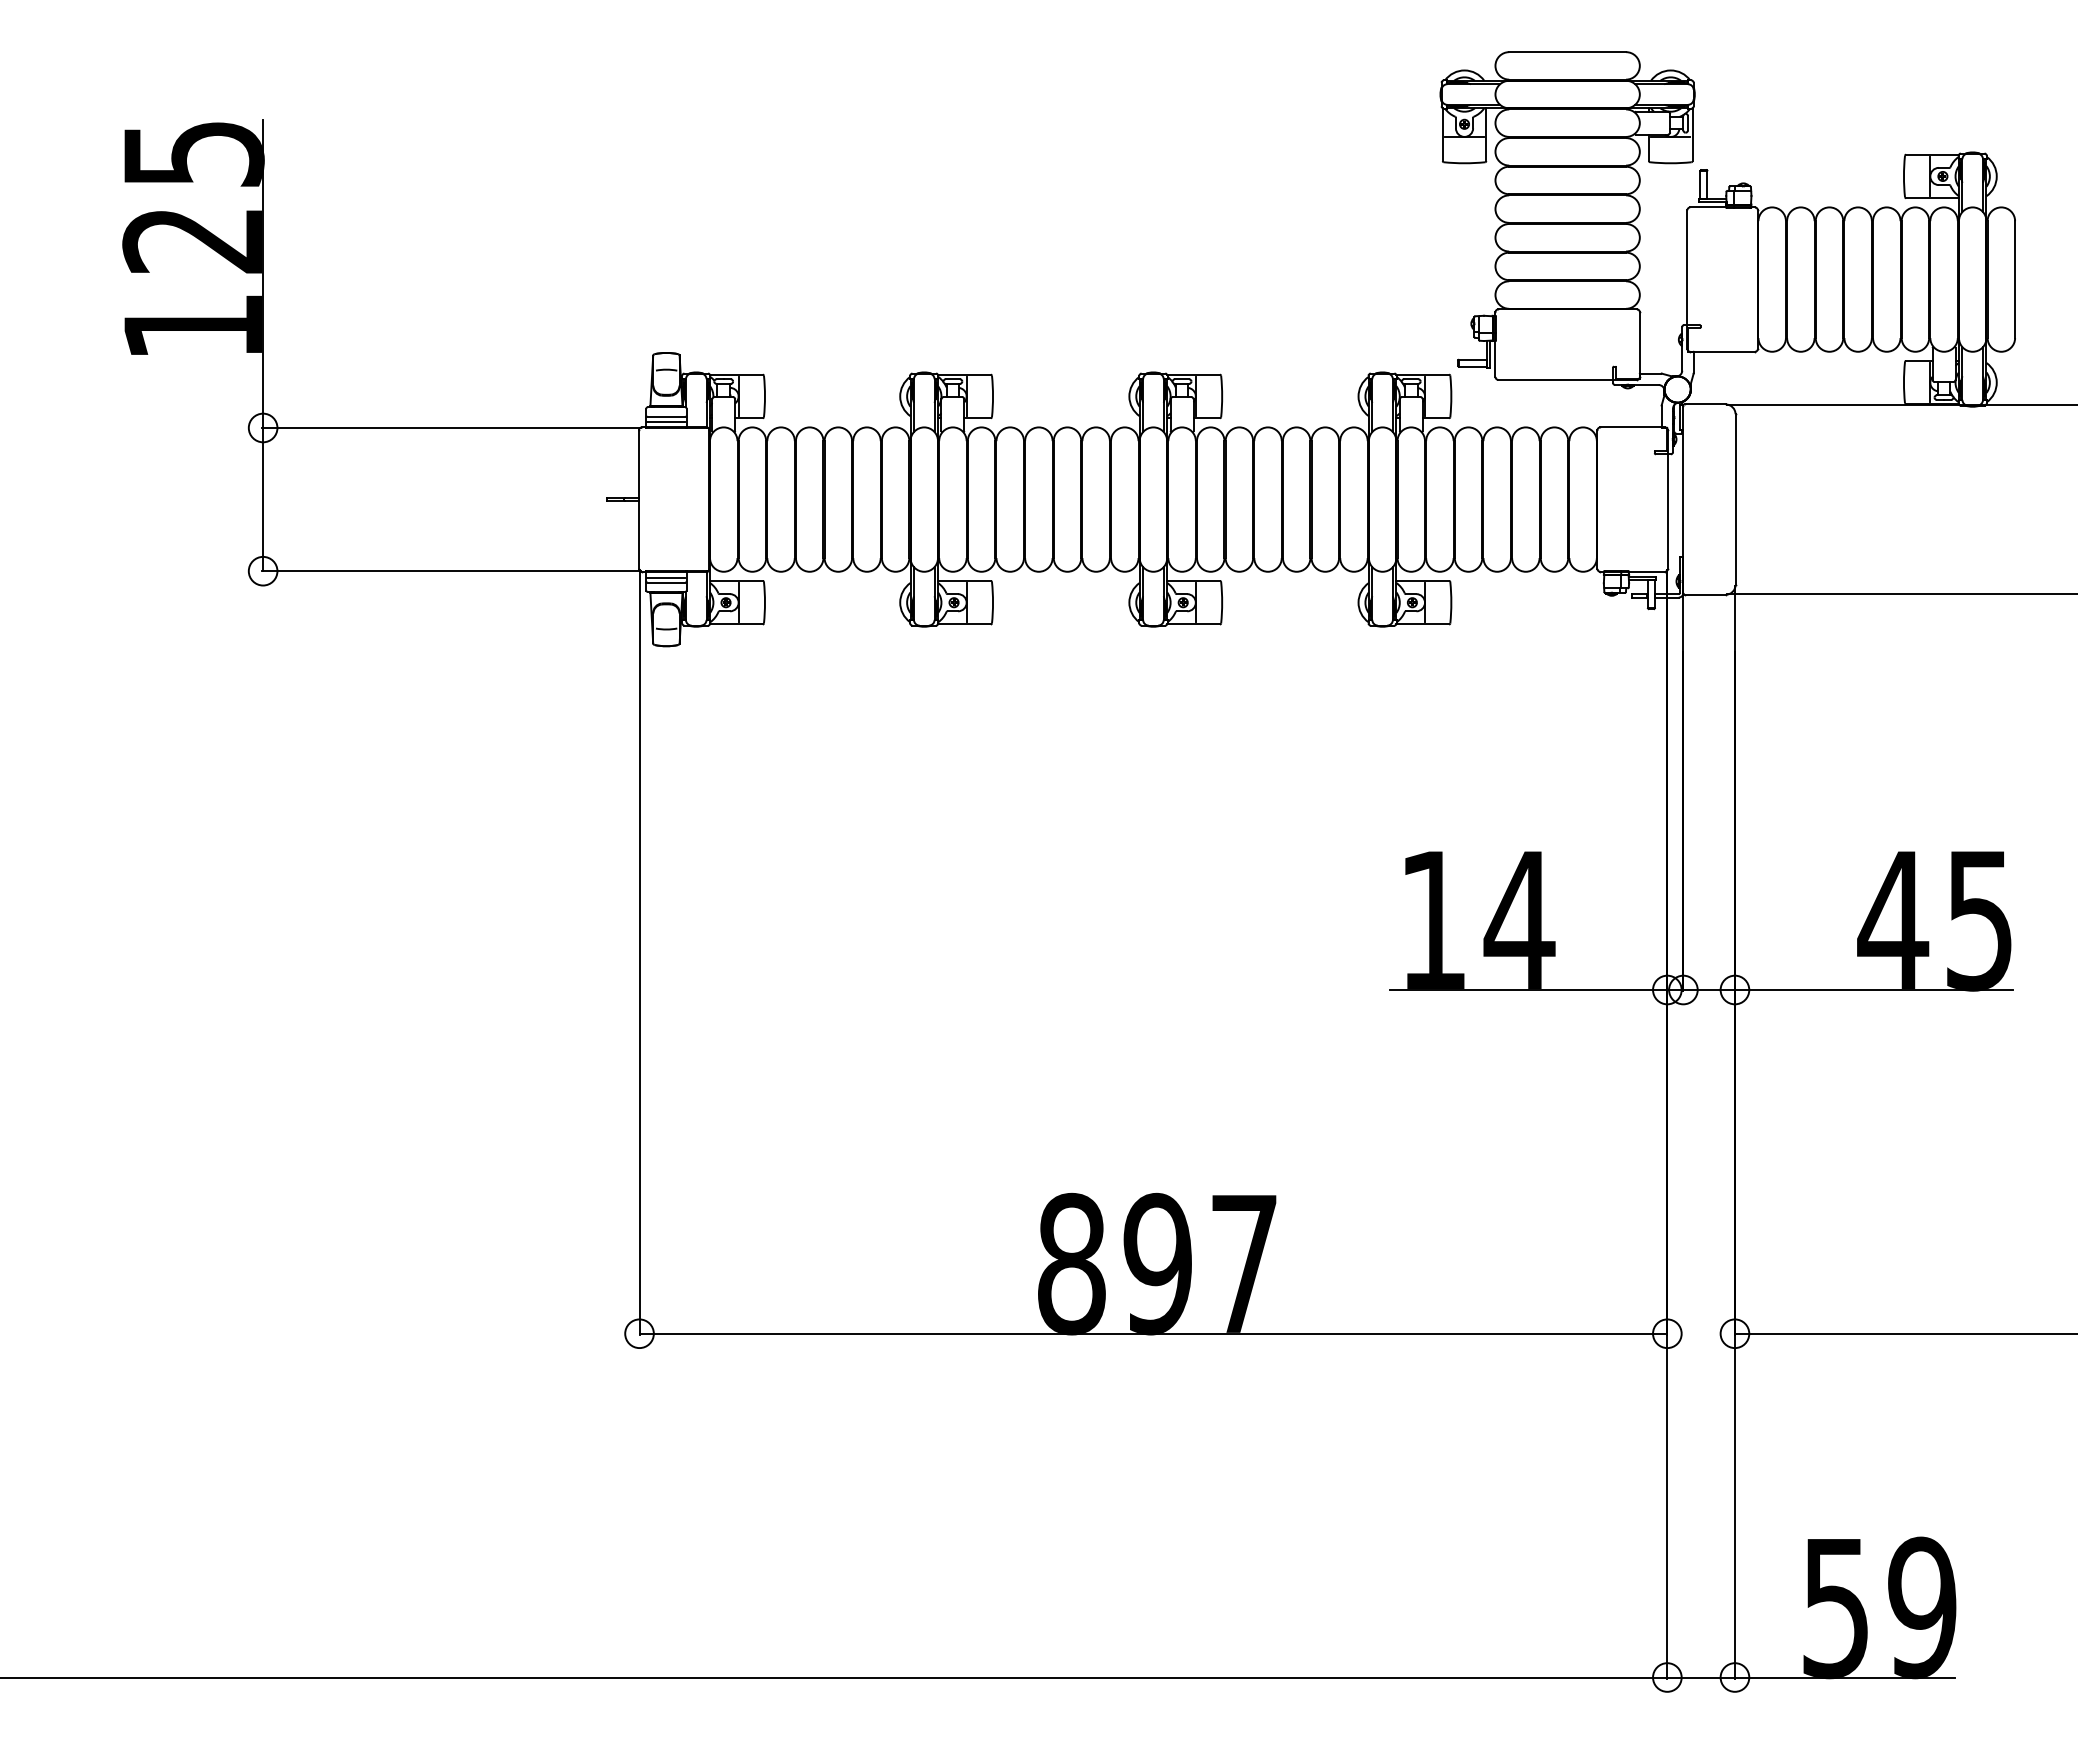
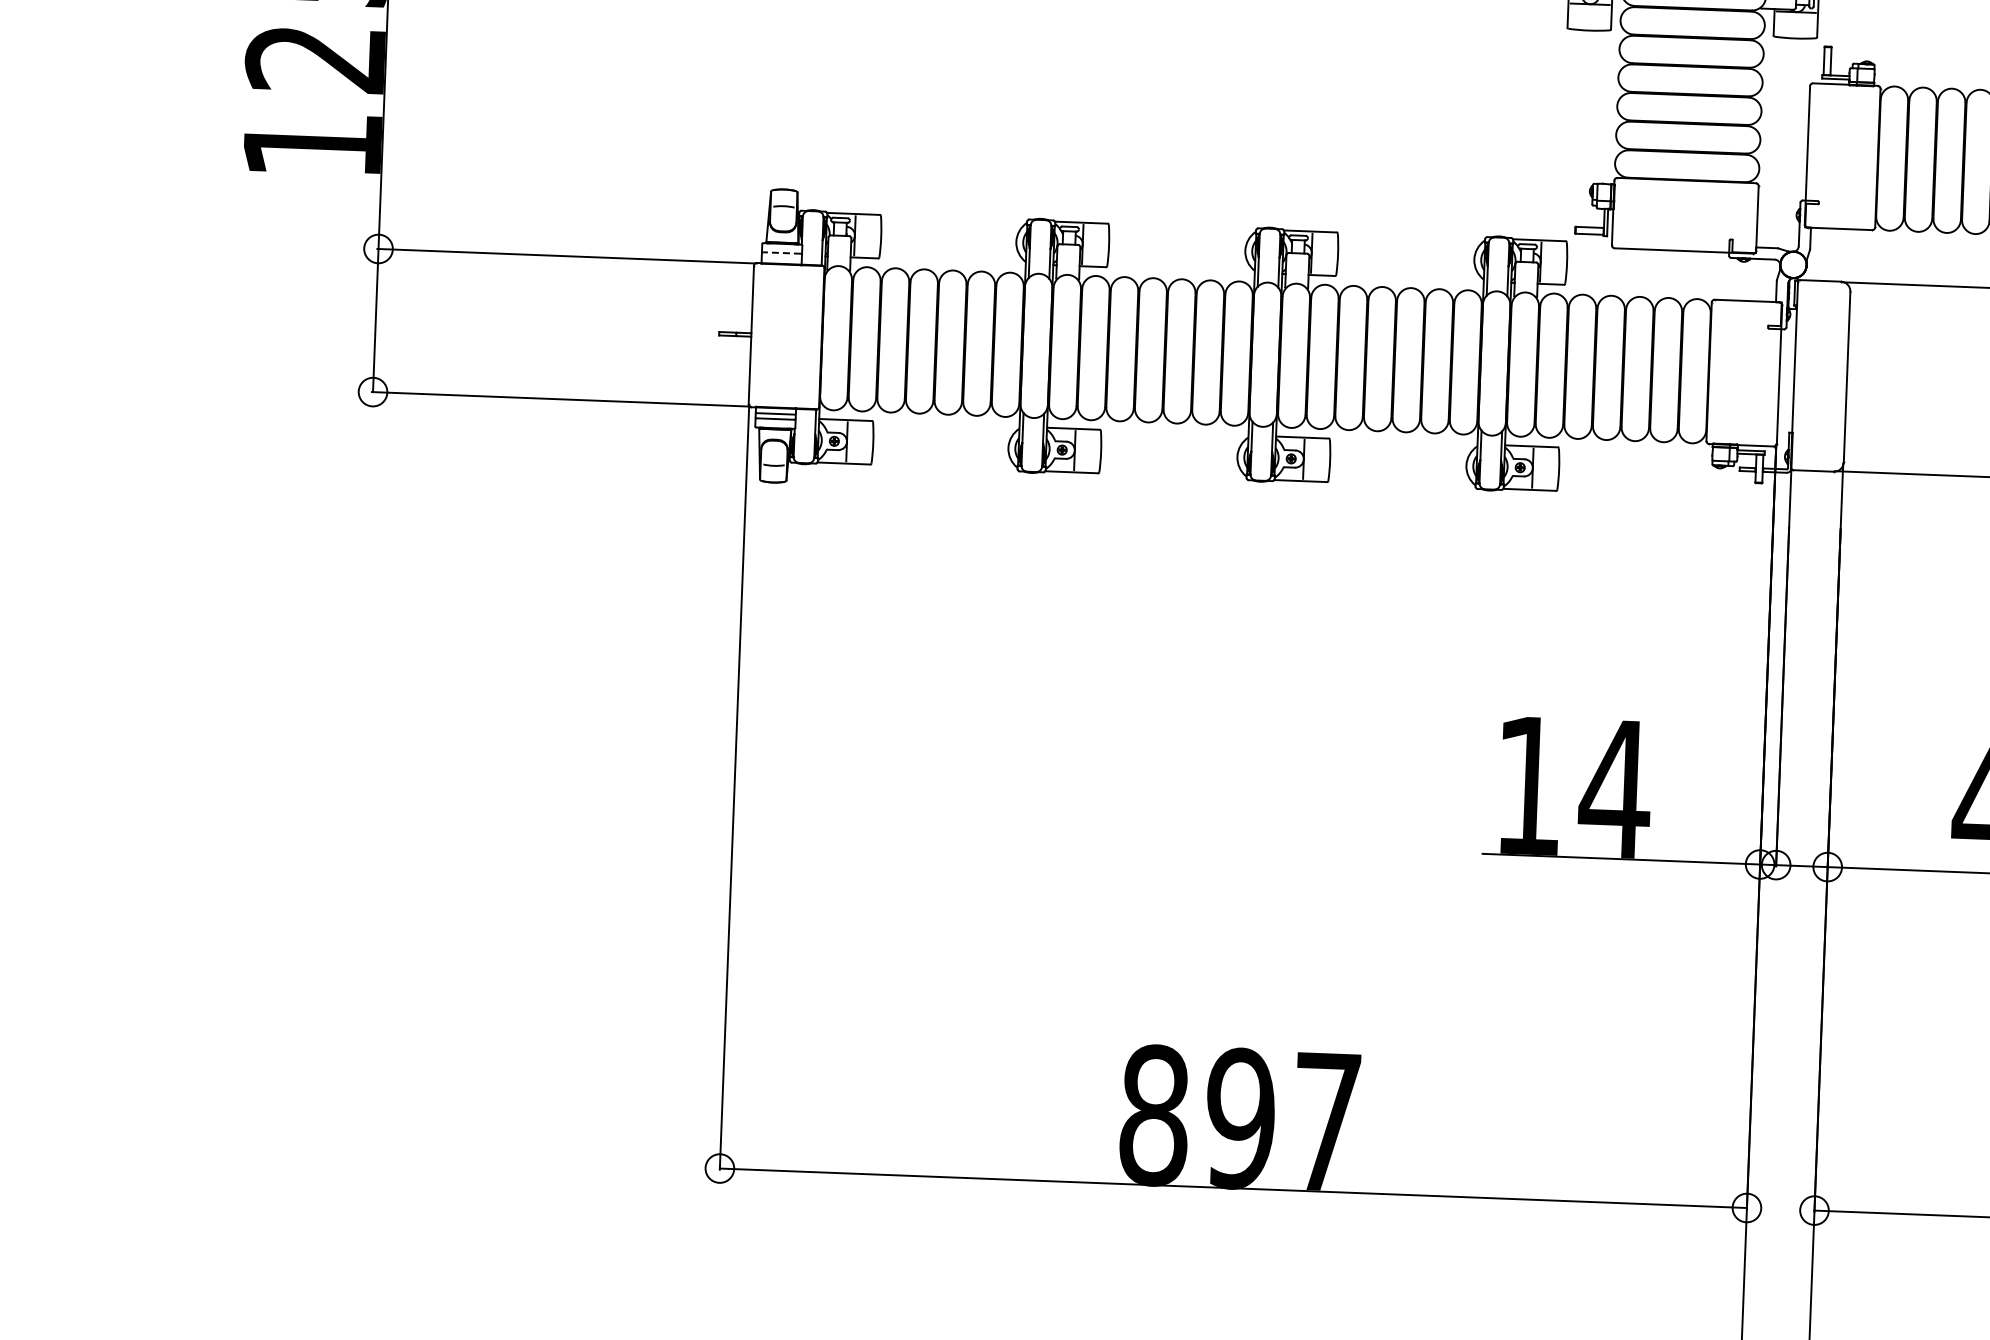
line: (666, 416) -> (782, 252), solid -> dashed
line: (666, 421) -> (781, 257), removed

